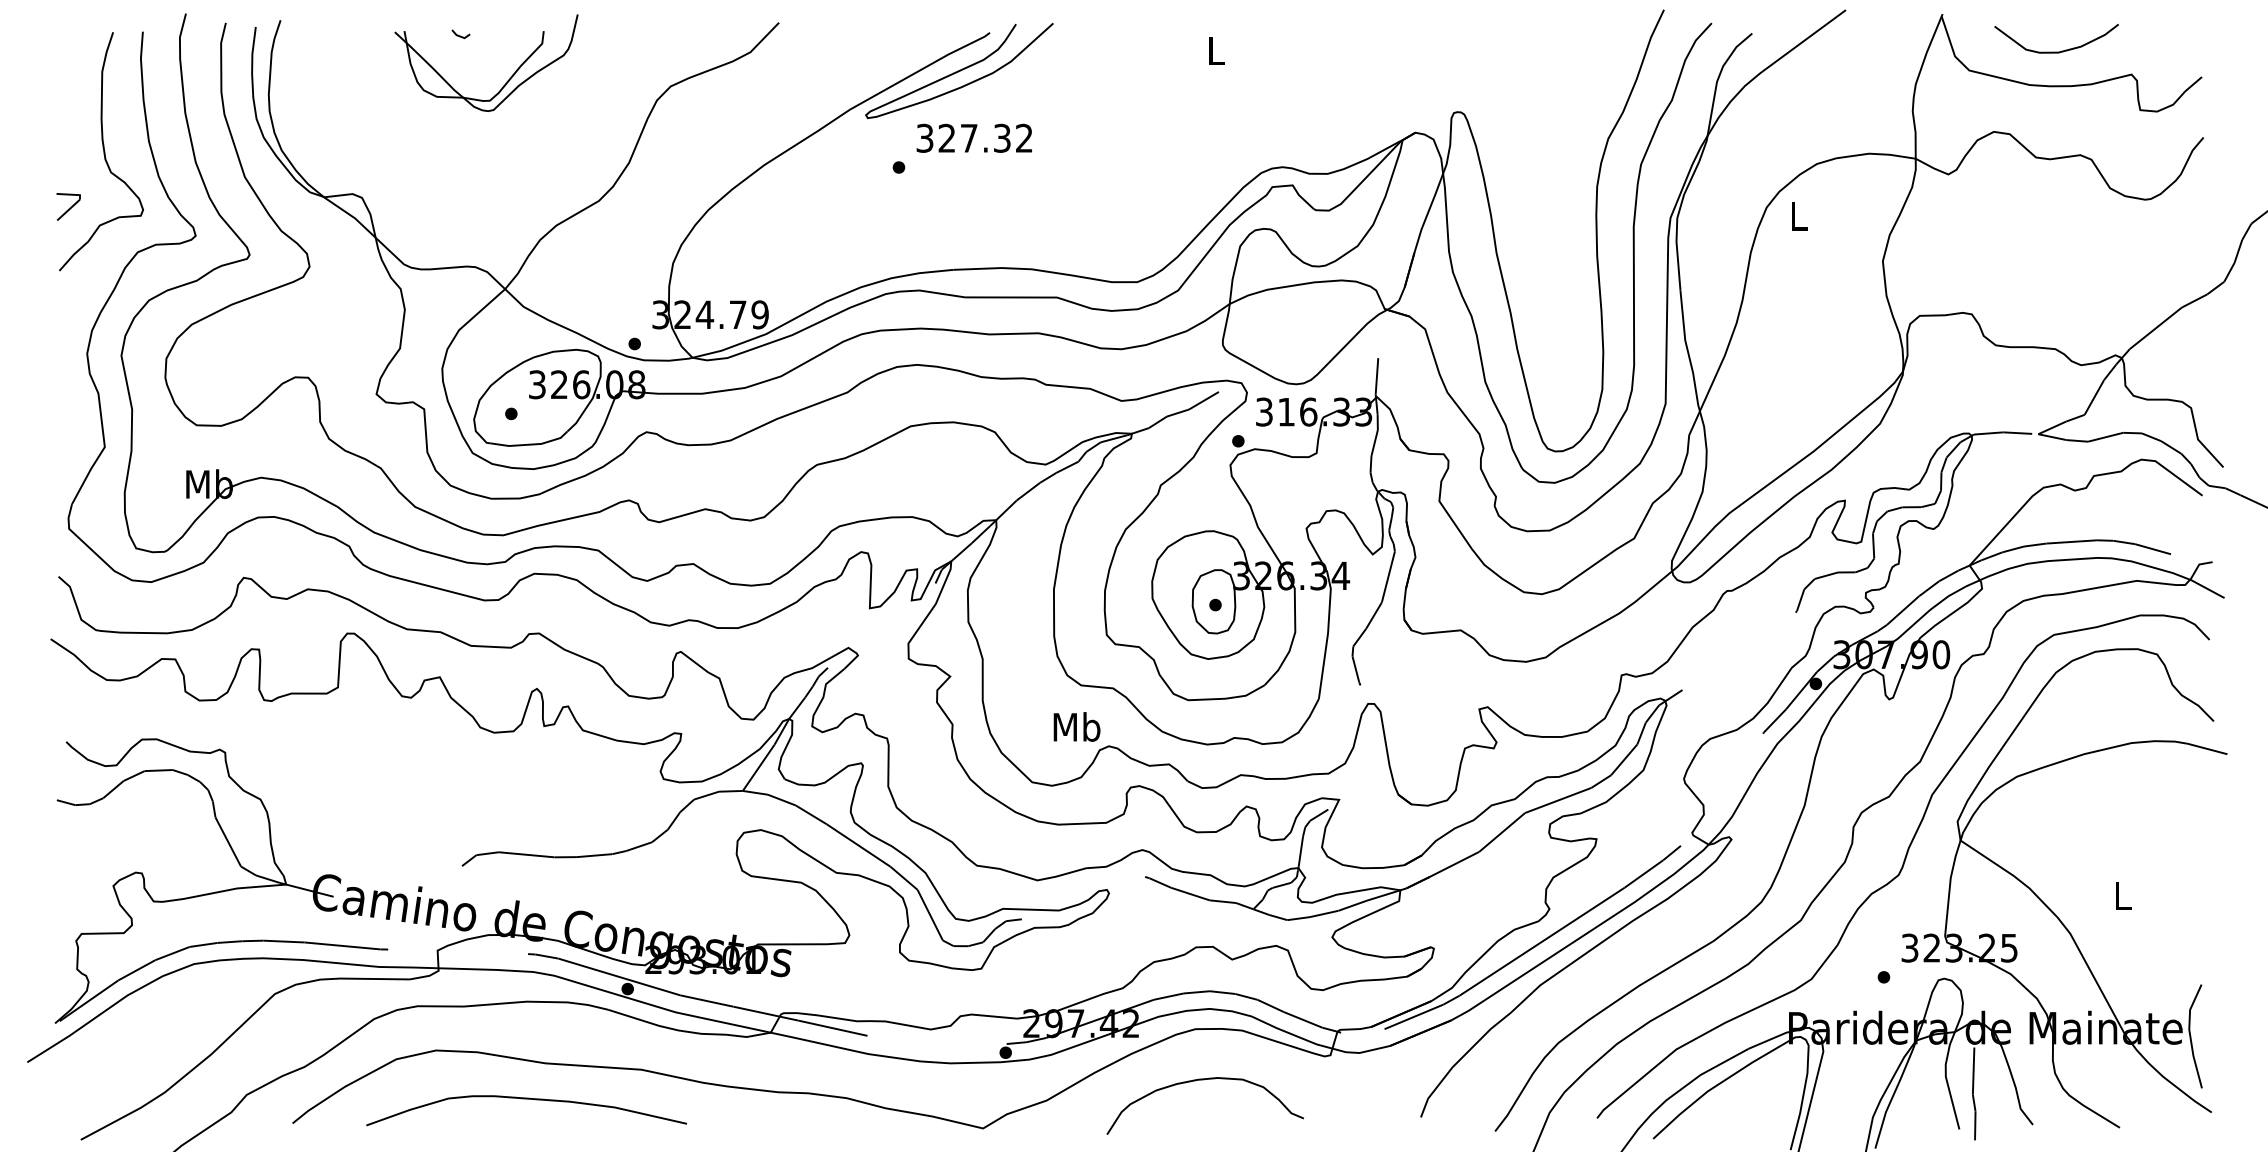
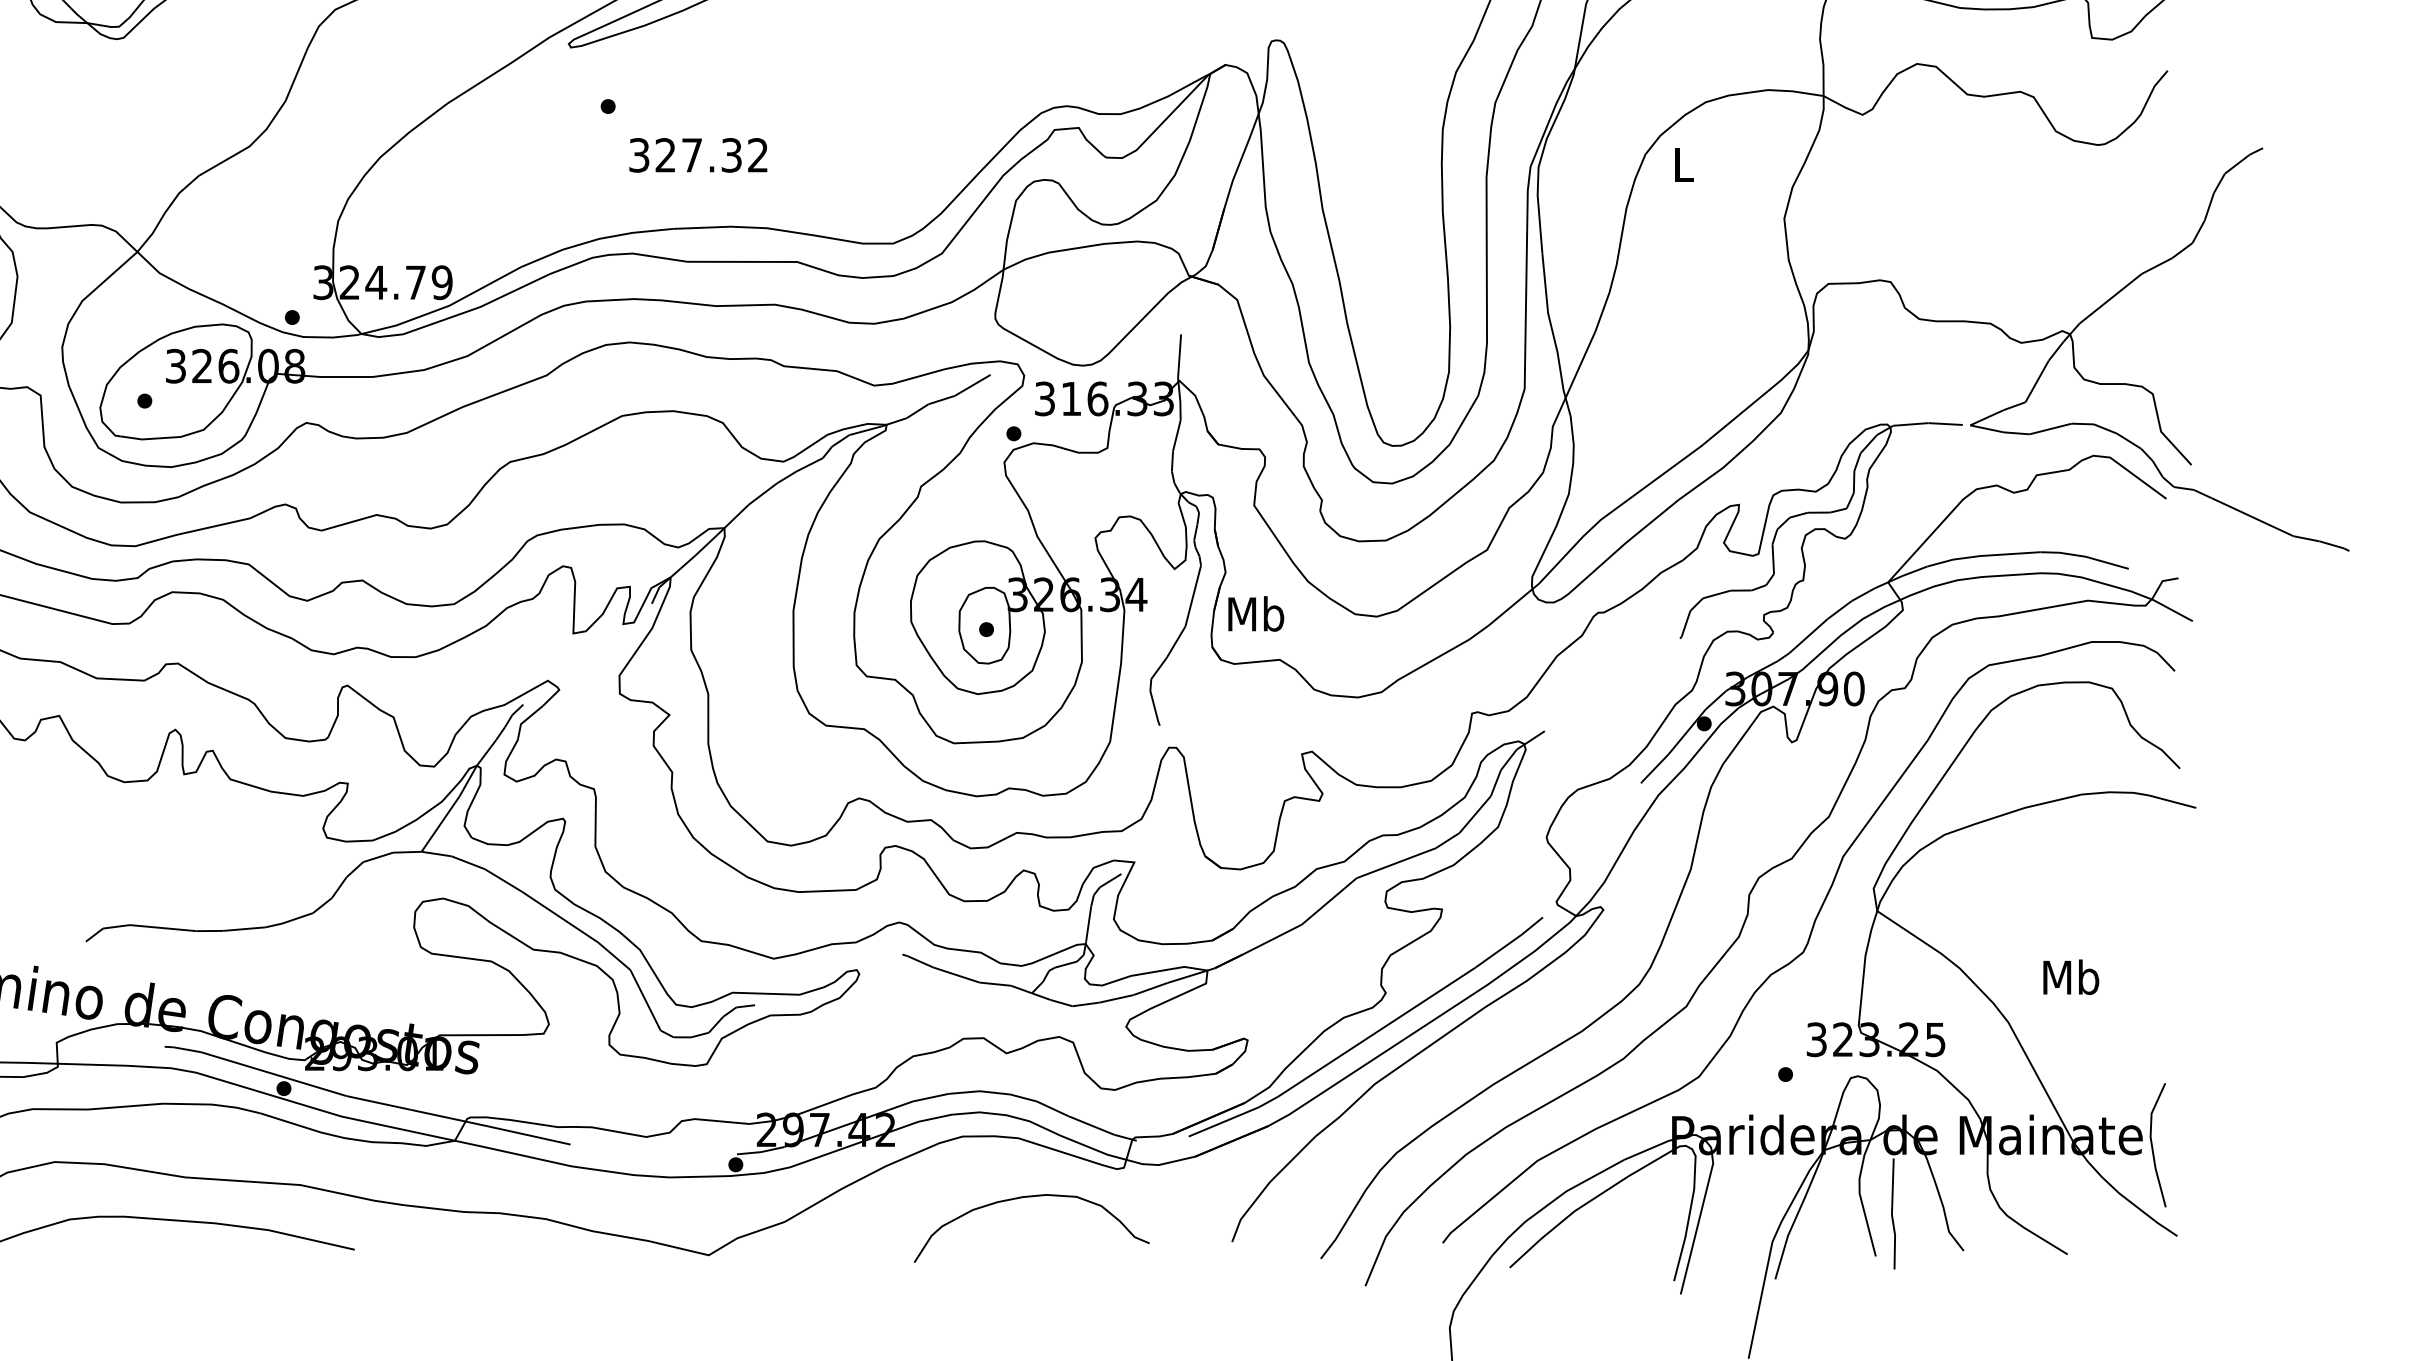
text: (973, 137) -> (697, 154), moved
text: (1076, 726) -> (1255, 613), moved
text: (2122, 895) -> (2070, 976), L -> Mb
curve: (1204, 1080) -> (1030, 1197), moved

